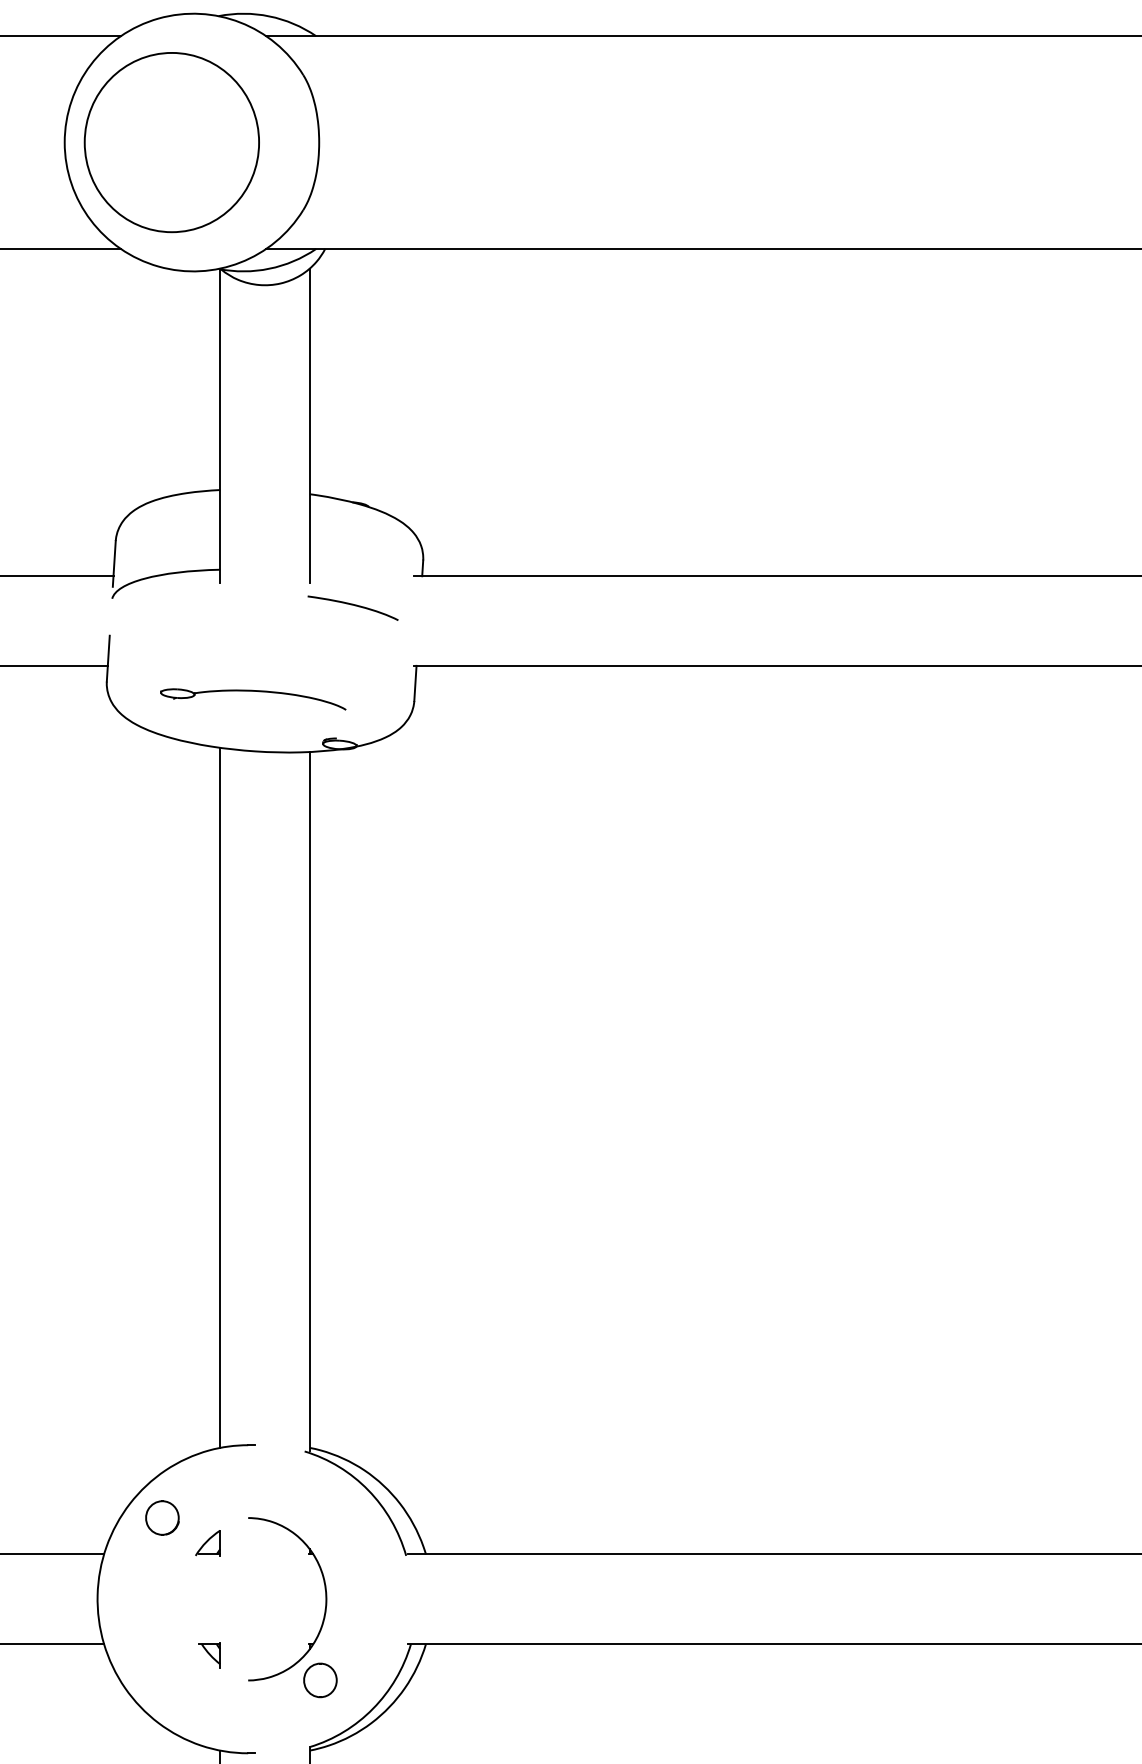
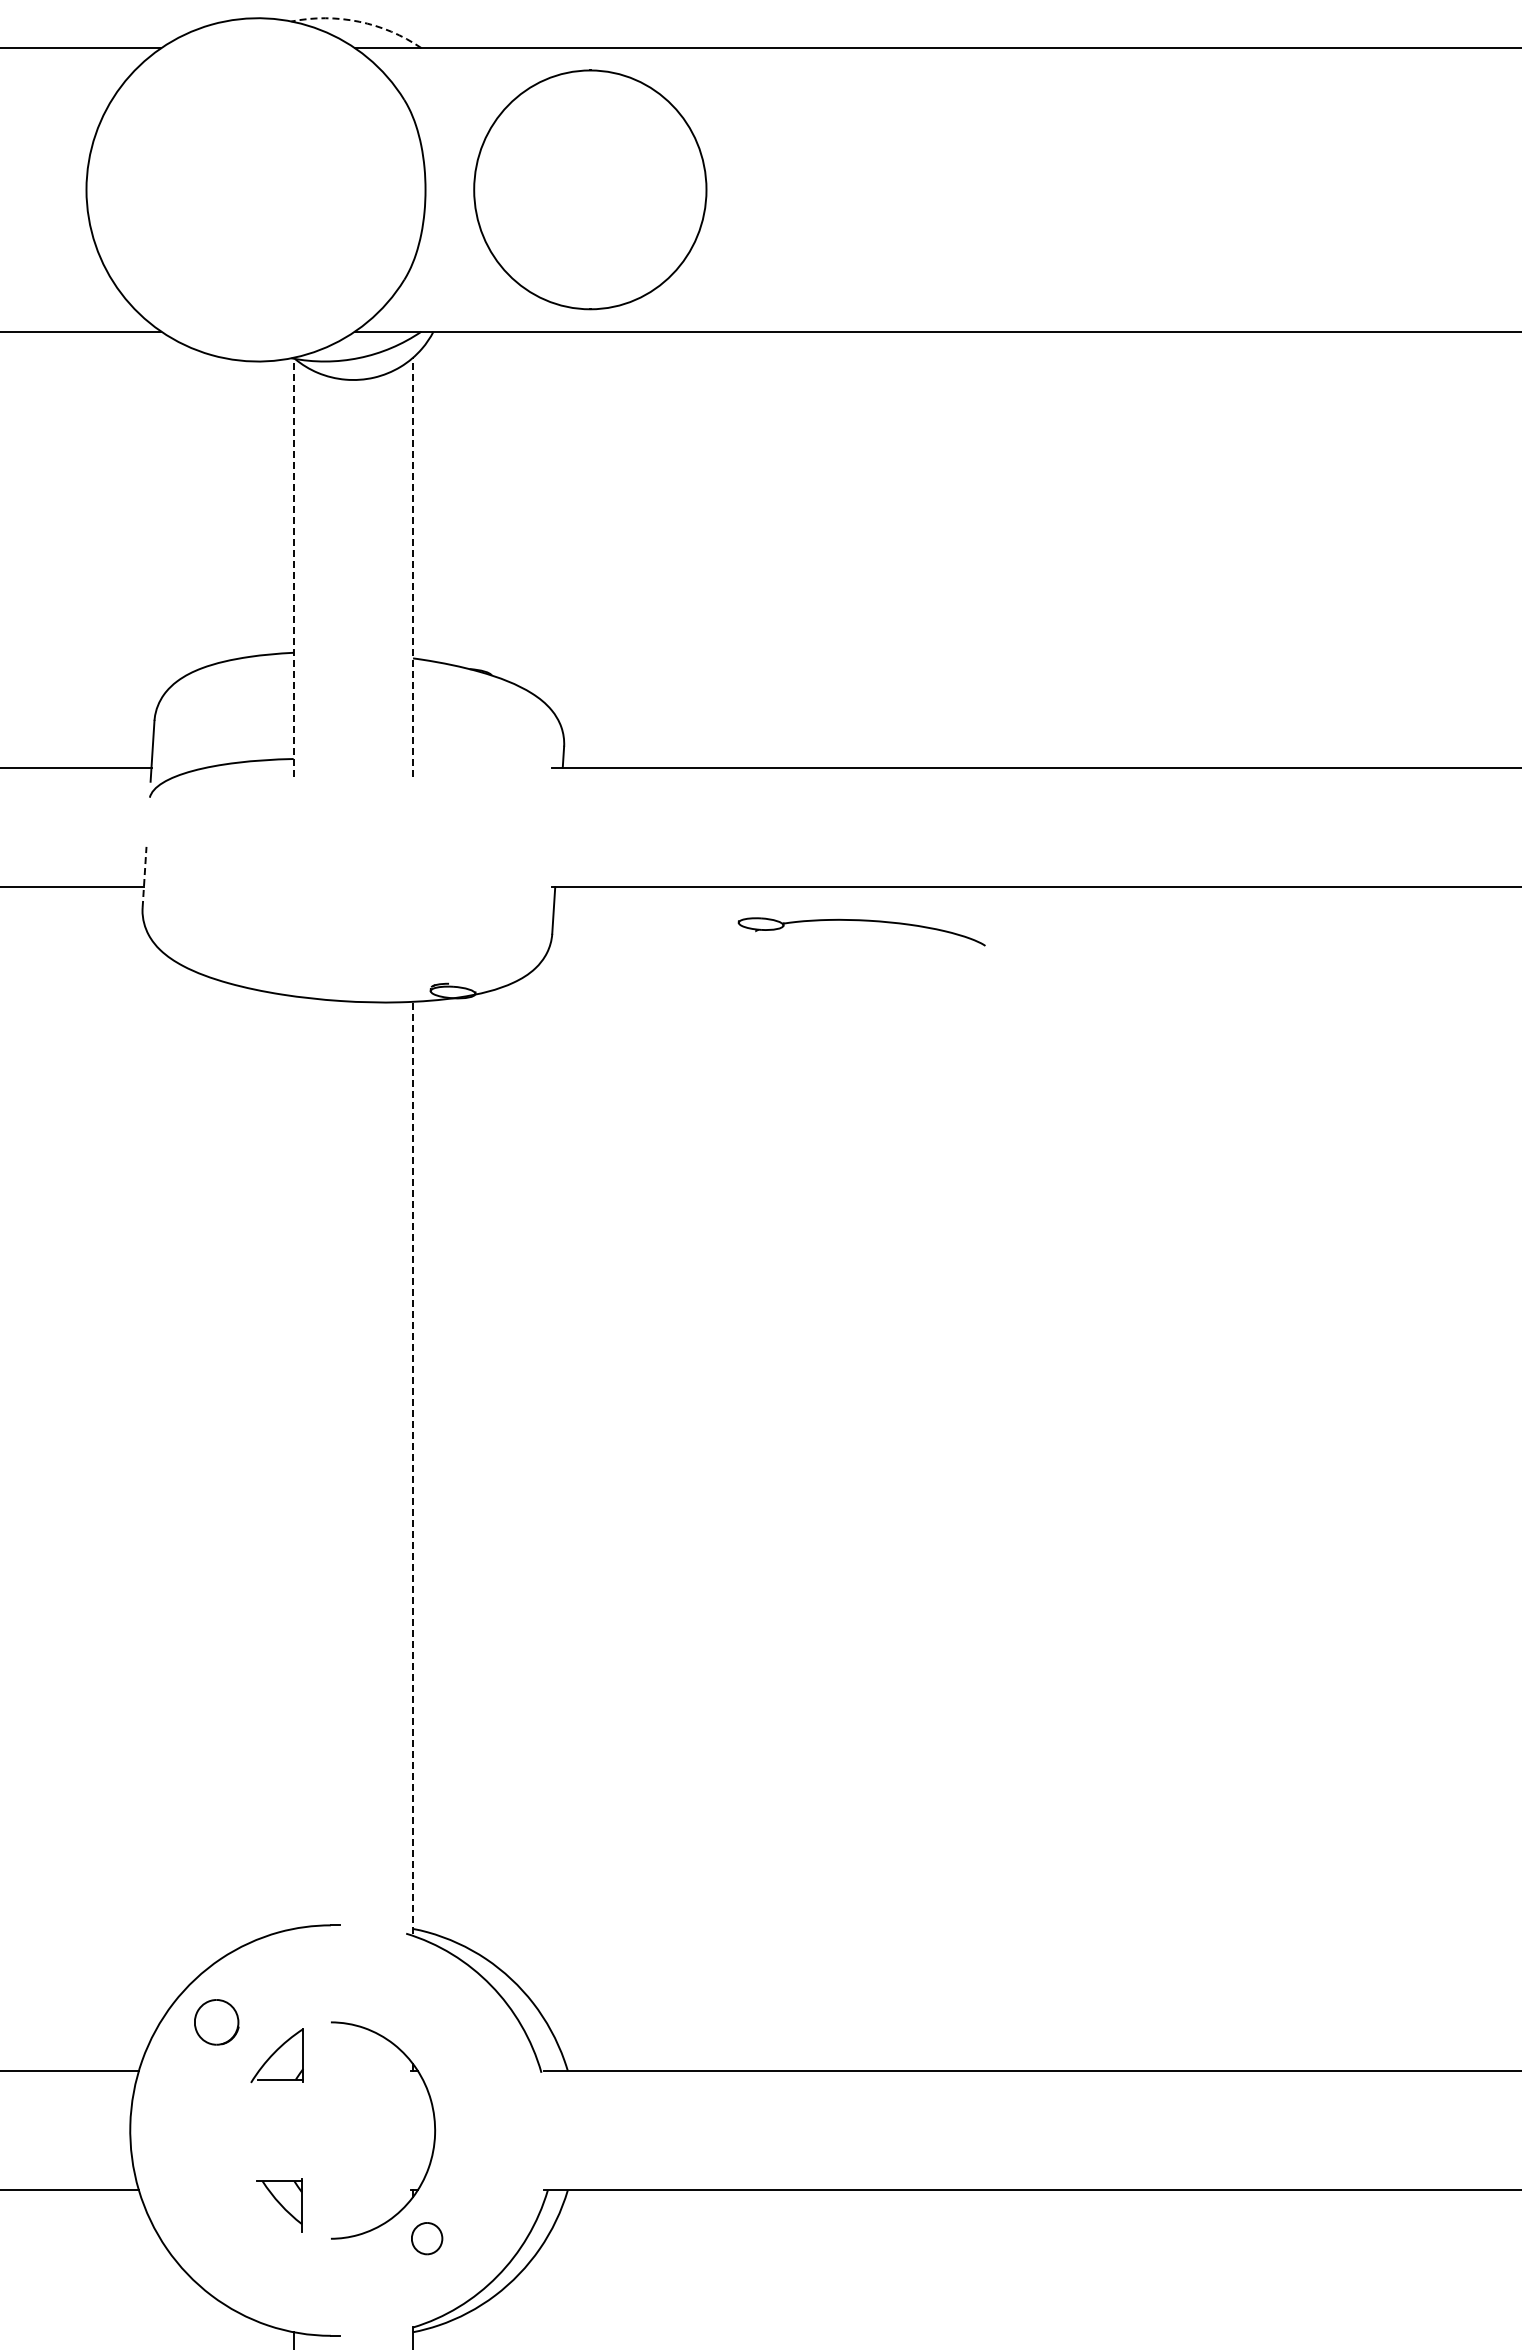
arc: (269, 16) -> (359, 21), solid -> dashed
part: (172, 142) -> (590, 189), moved
line: (220, 426) -> (293, 567), solid -> dashed
line: (310, 426) -> (413, 567), solid -> dashed
curve: (352, 605) -> (470, 806), removed
line: (108, 658) -> (144, 877), solid -> dashed
part: (253, 691) -> (861, 921), moved
line: (220, 1097) -> (293, 1462), removed
line: (310, 1101) -> (413, 1467), solid -> dashed
part: (208, 1542) -> (277, 2055), size x1.6
part: (209, 1655) -> (279, 2205), size x1.6
part: (319, 1680) -> (426, 2238), size x0.7

